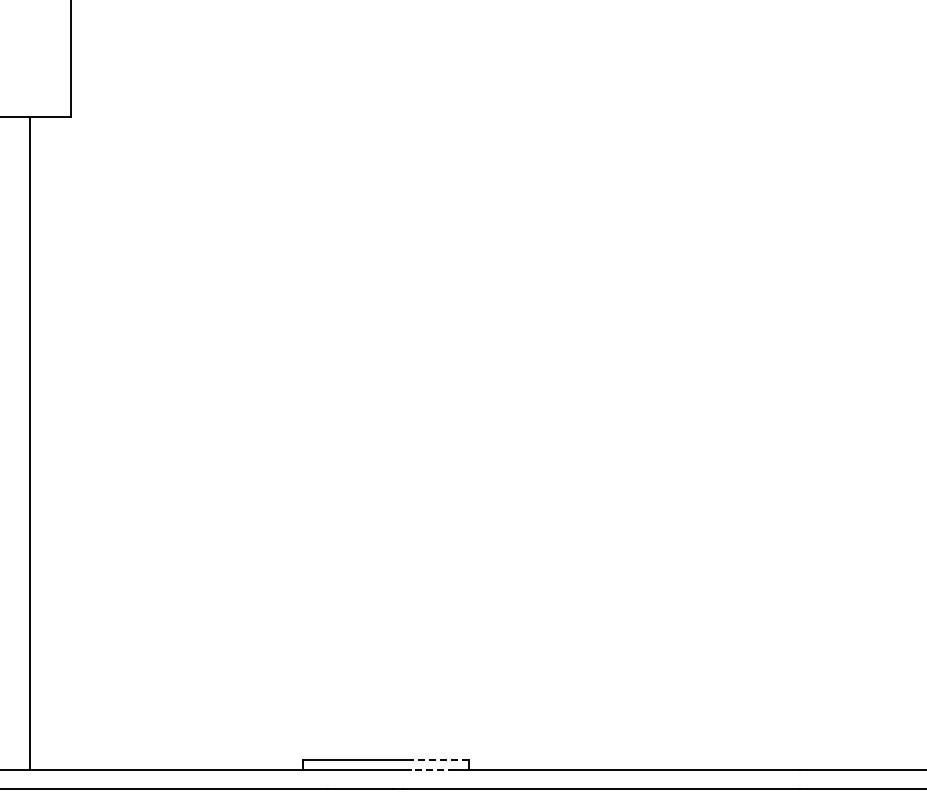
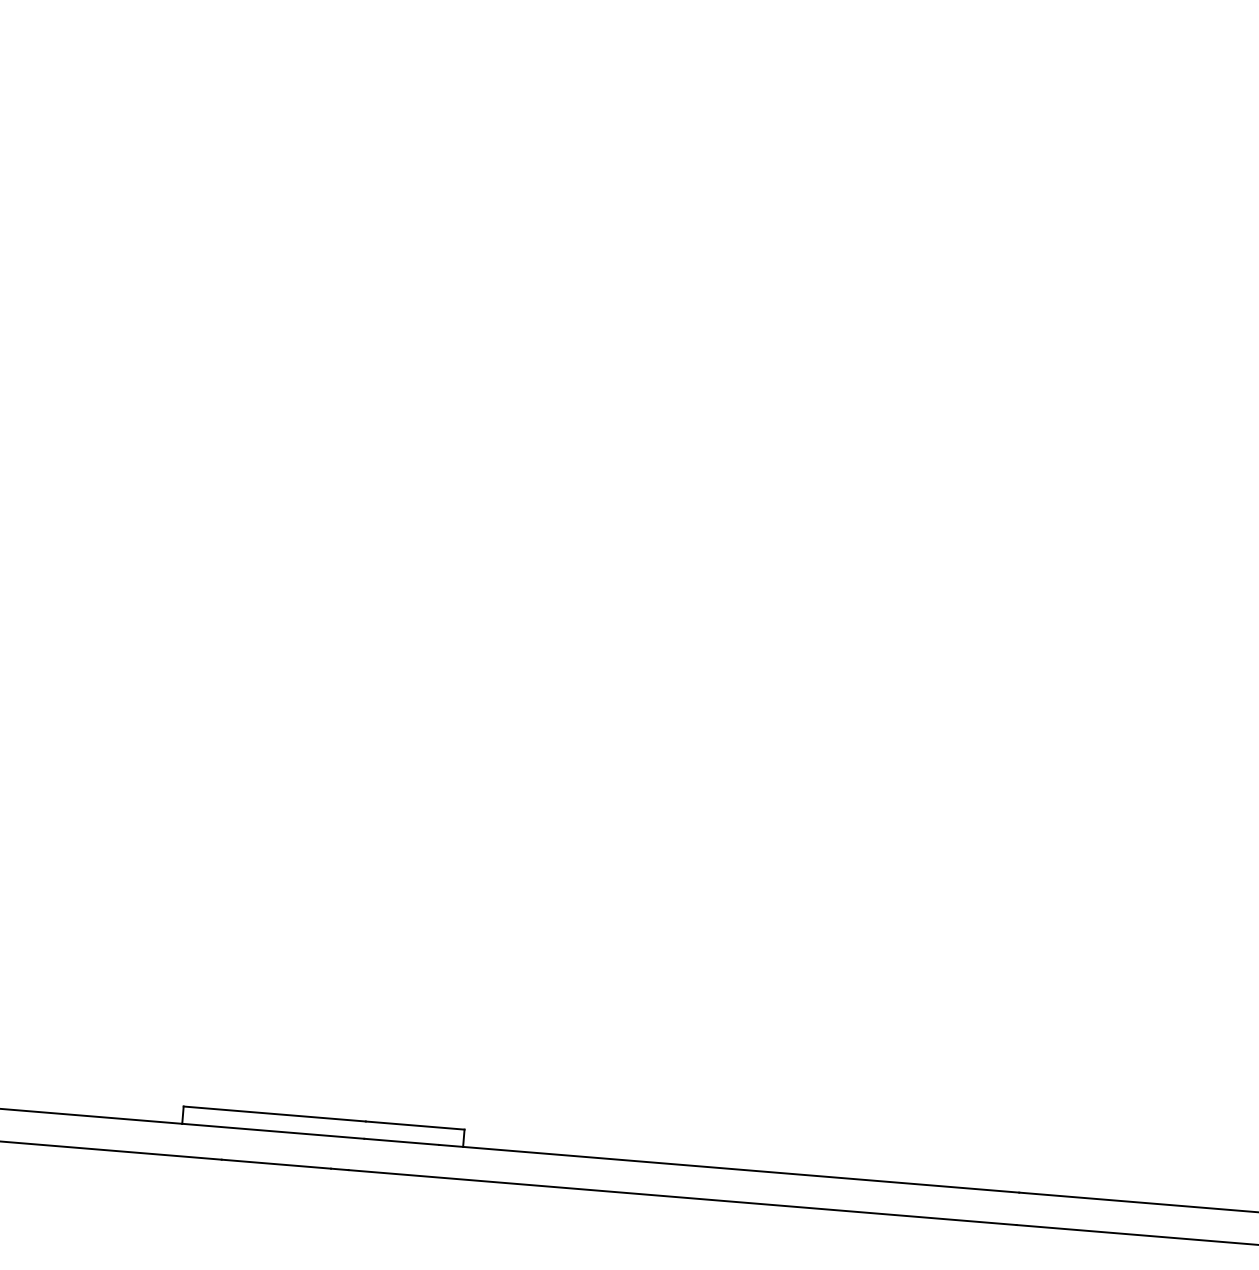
line: (439, 759) -> (414, 1124), dashed -> solid
line: (432, 770) -> (400, 1142), dashed -> solid

